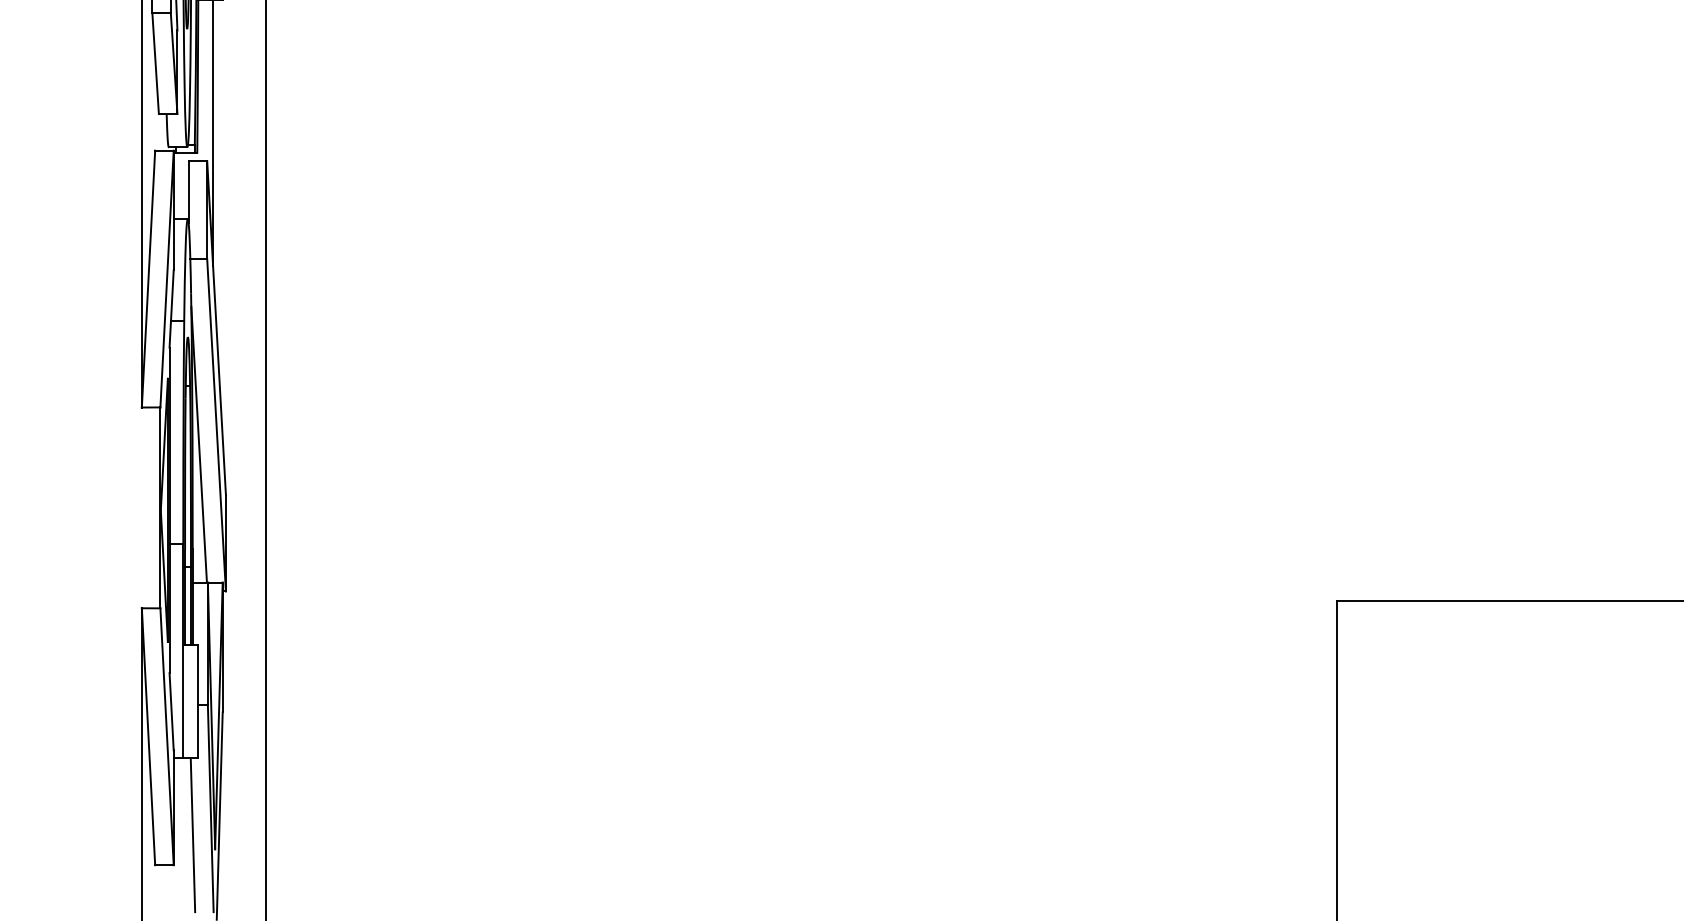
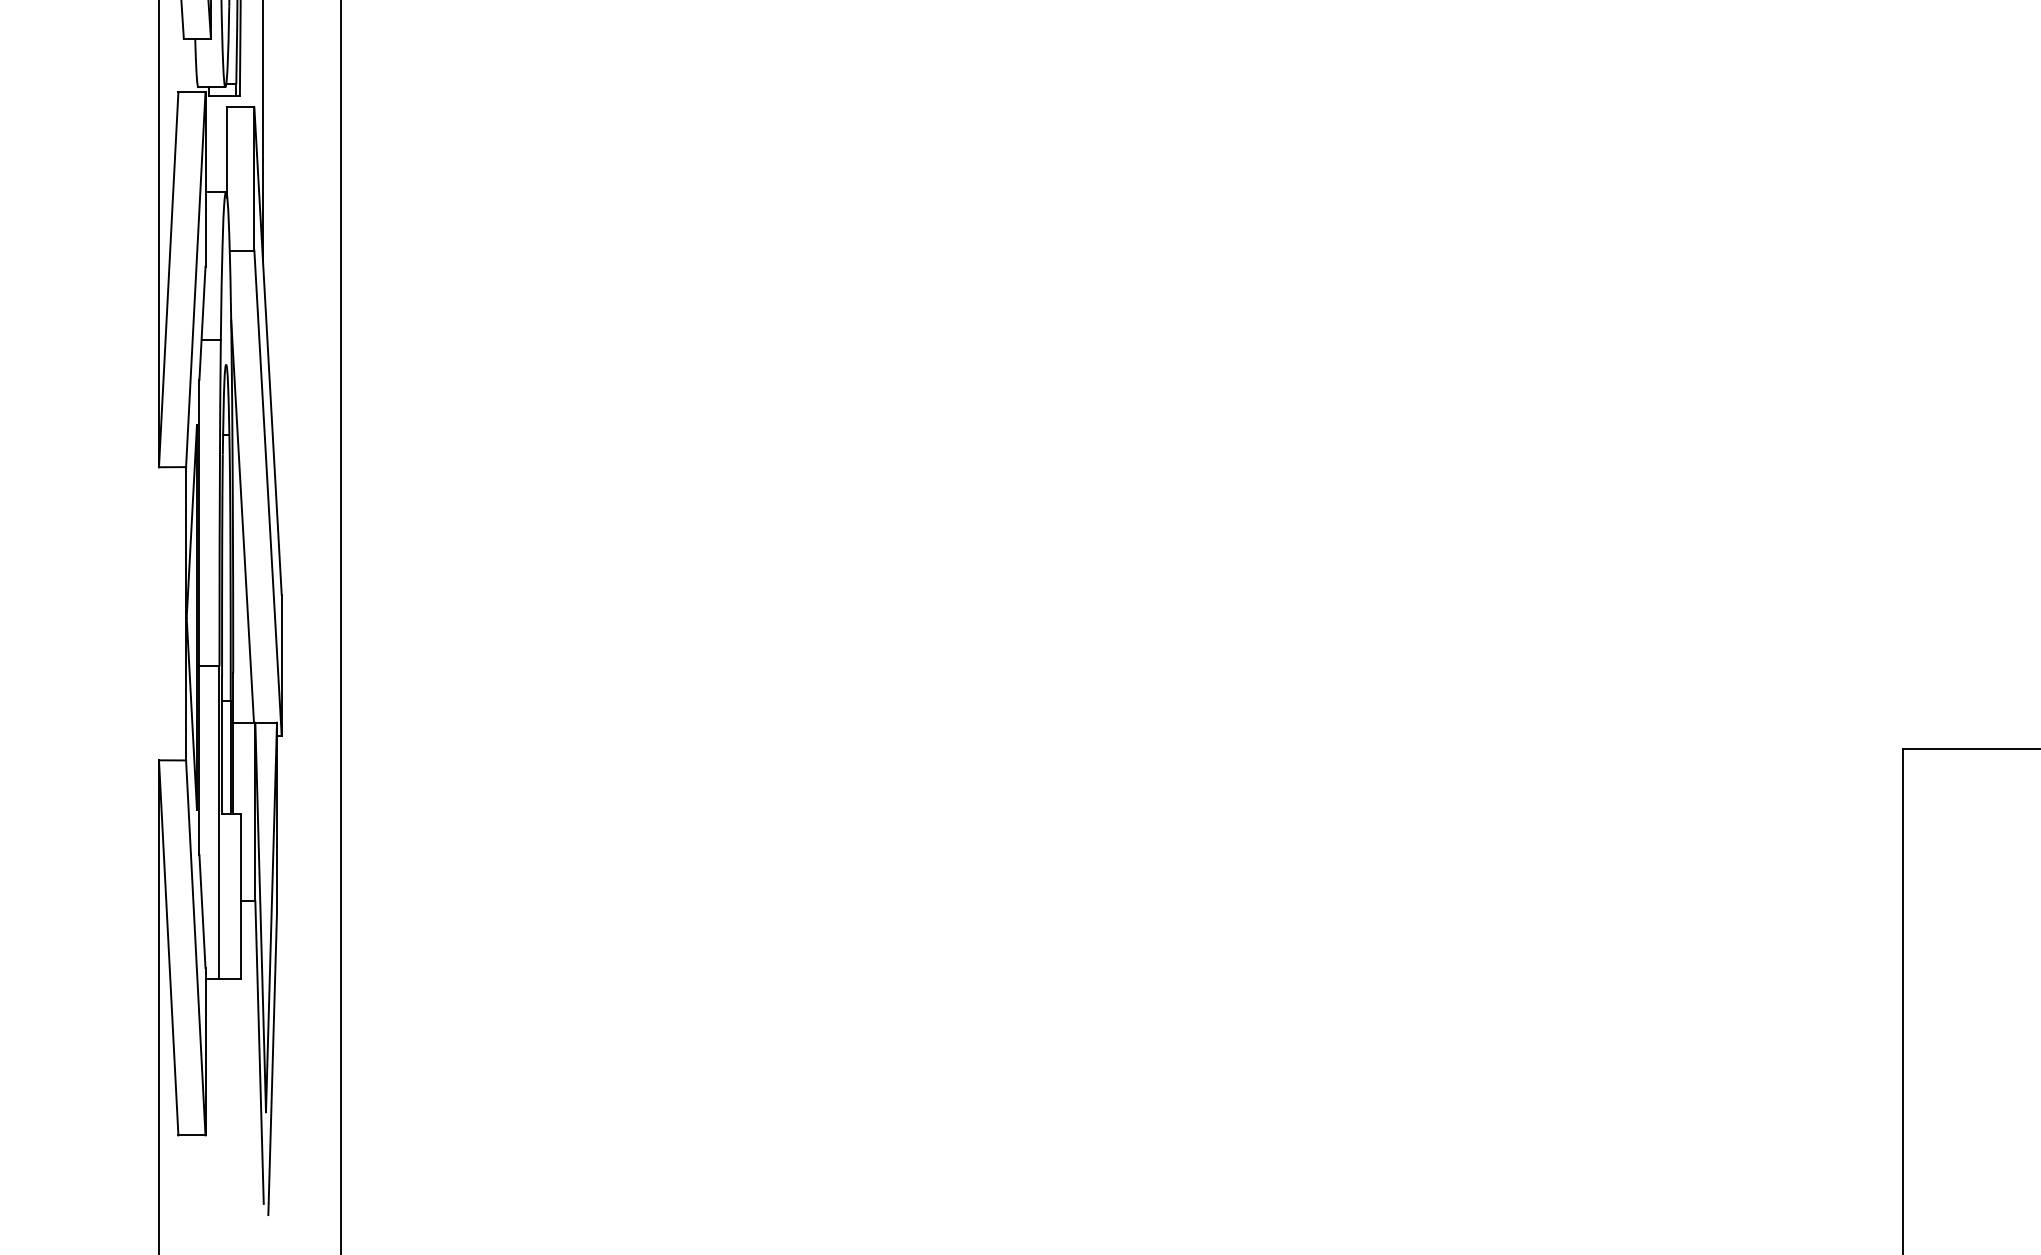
line: (192, 835) -> (232, 1092), removed

